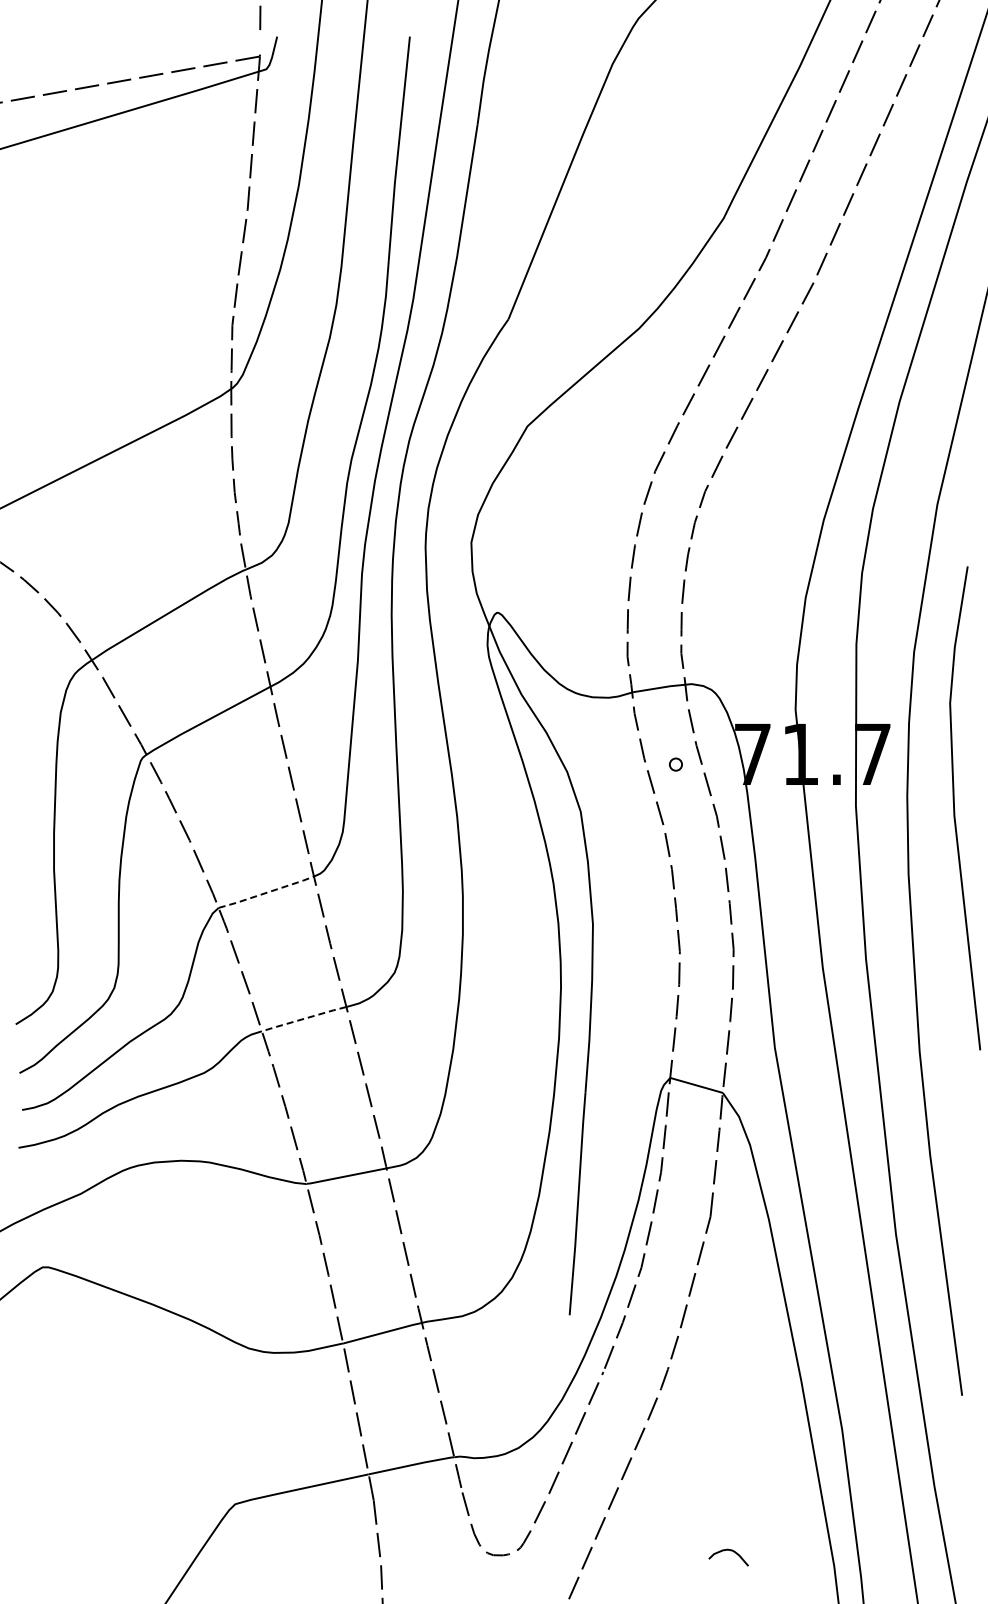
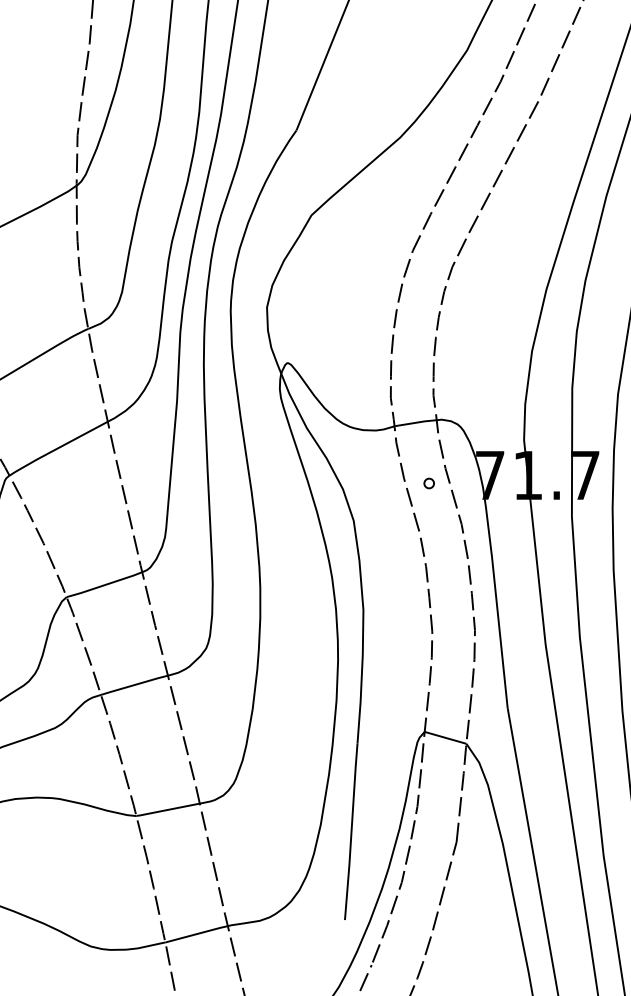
line: (267, 892) -> (105, 584), dashed -> solid
line: (303, 1019) -> (133, 685), dashed -> solid

